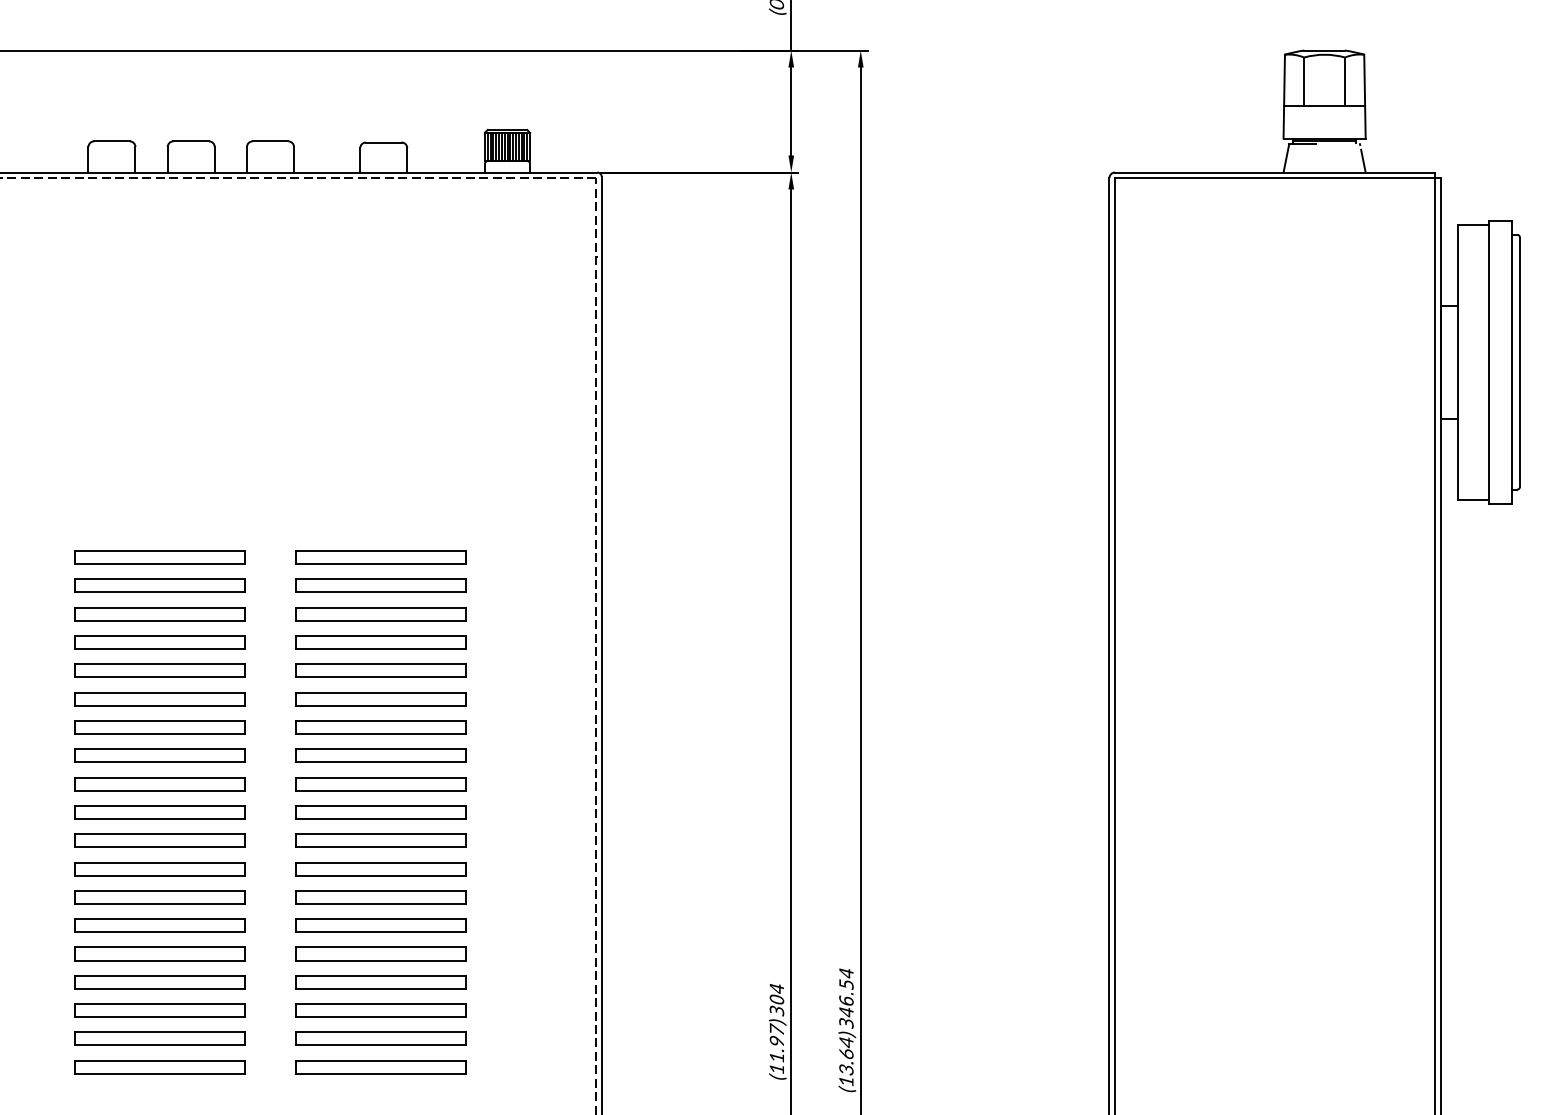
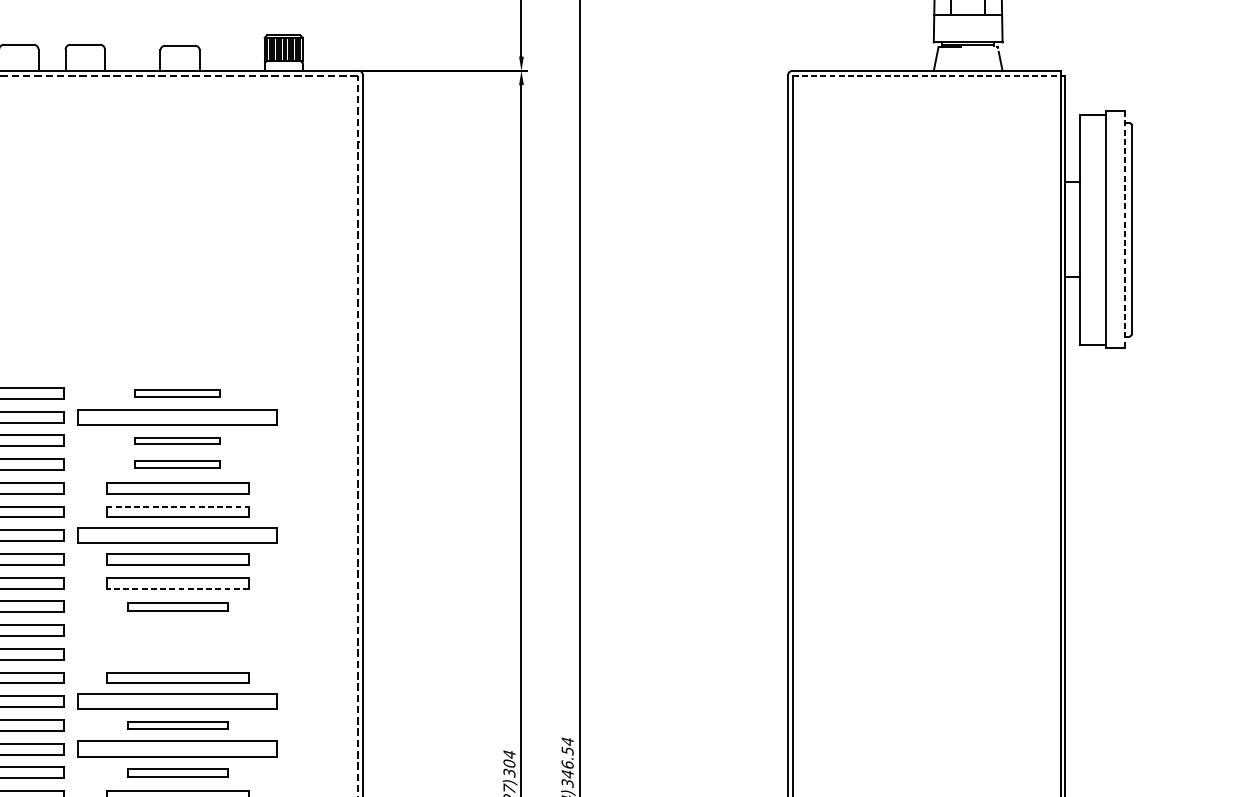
line: (1275, 178) -> (927, 75), solid -> dashed
line: (1511, 362) -> (1124, 230), solid -> dashed
part: (380, 557) -> (177, 393), size x0.6
part: (380, 585) -> (177, 416), size x1.4
part: (380, 614) -> (177, 441), size x0.6
part: (380, 642) -> (177, 464), size x0.6
line: (380, 692) -> (177, 506), solid -> dashed
part: (380, 727) -> (177, 535), size x1.4
line: (380, 790) -> (177, 588), solid -> dashed
part: (380, 812) -> (177, 606), size x0.7
part: (380, 840) -> (177, 630), removed
part: (380, 869) -> (177, 654), removed
part: (380, 925) -> (177, 701), size x1.4
part: (380, 953) -> (177, 725), size x0.7
part: (380, 982) -> (177, 749), size x1.4
part: (380, 1010) -> (177, 772), size x0.7

